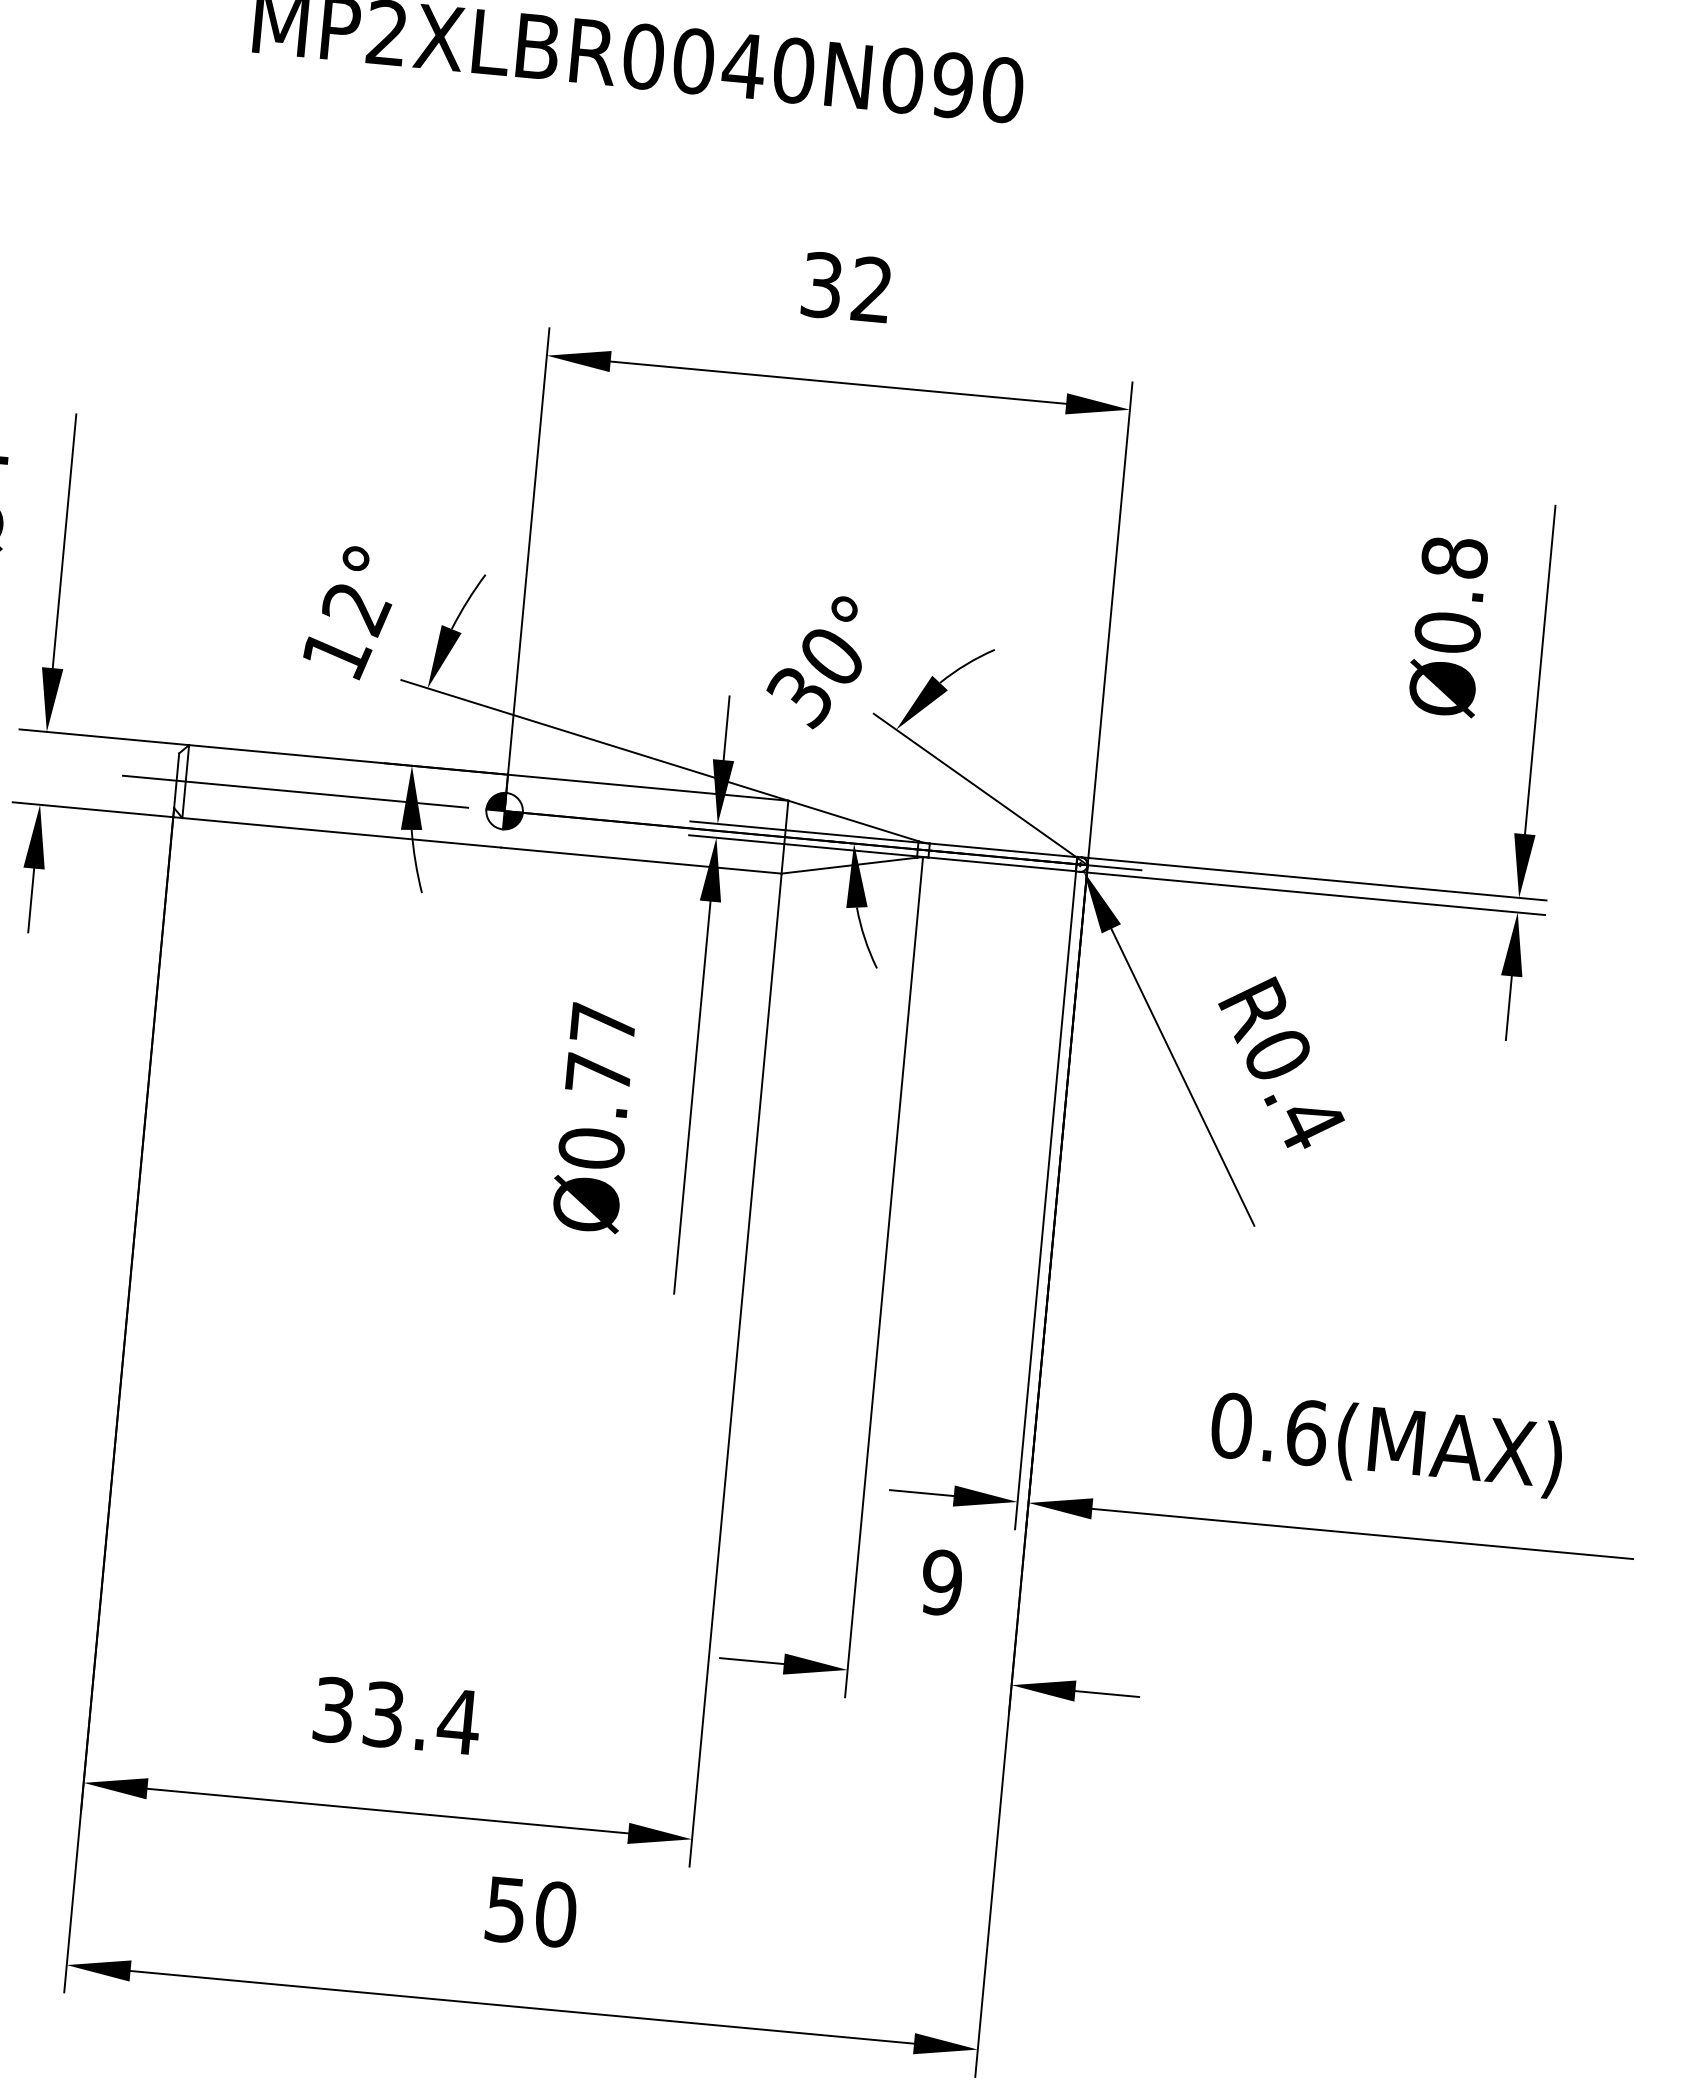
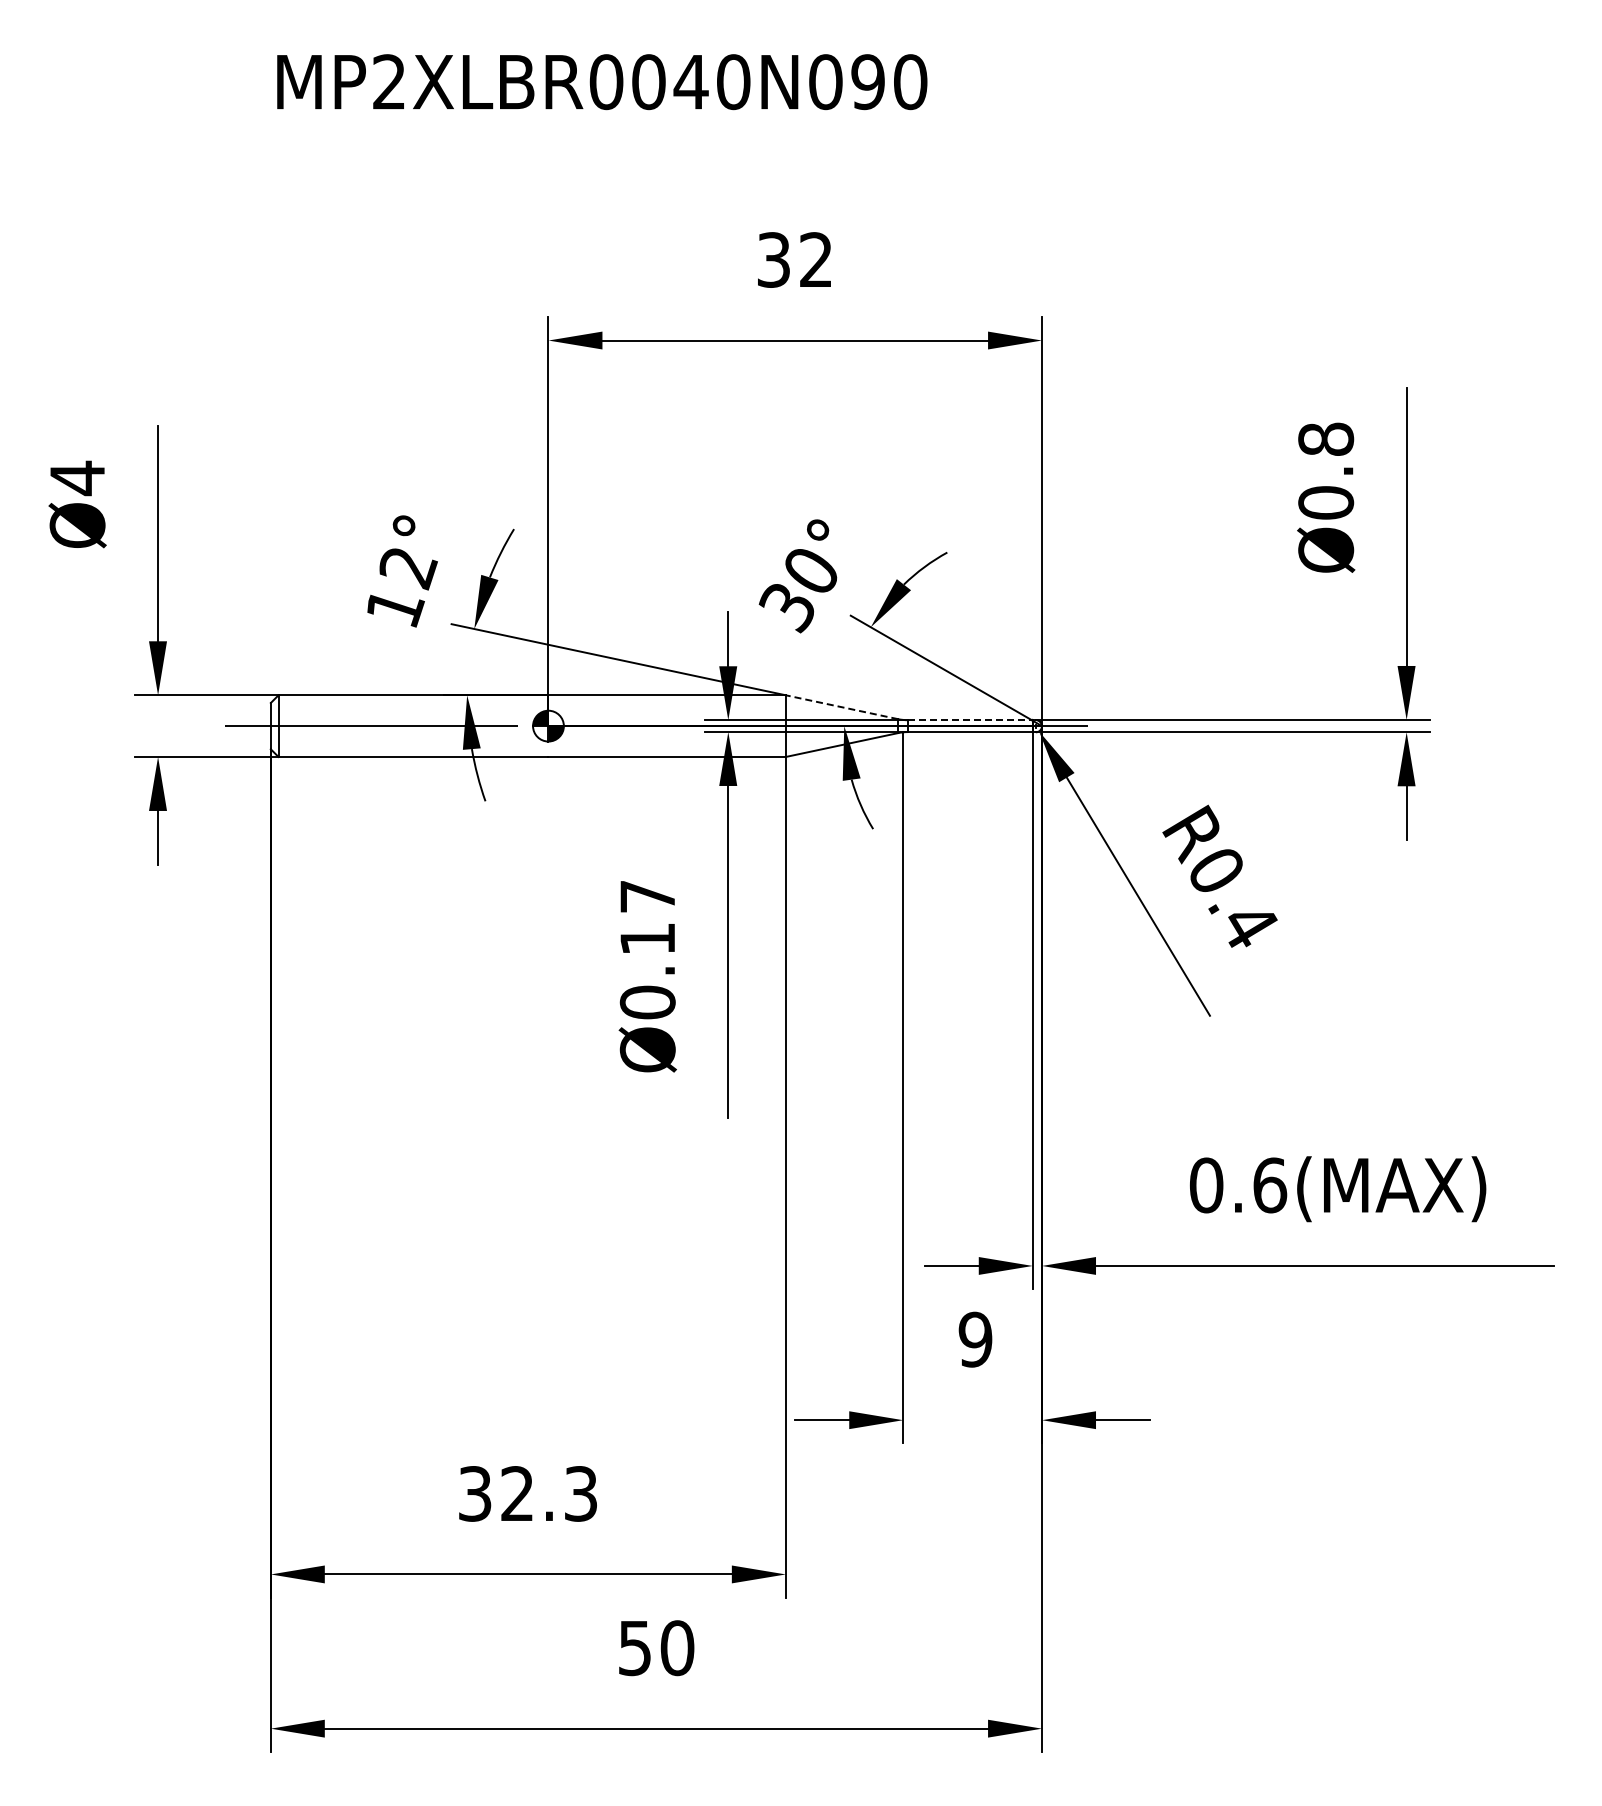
line: (852, 821) -> (841, 707), solid -> dashed
line: (1003, 850) -> (970, 720), solid -> dashed
text: (598, 1072) -> (647, 938), Ø0.77 -> Ø0.17
text: (421, 1717) -> (549, 1493), 33.4 -> 32.3

